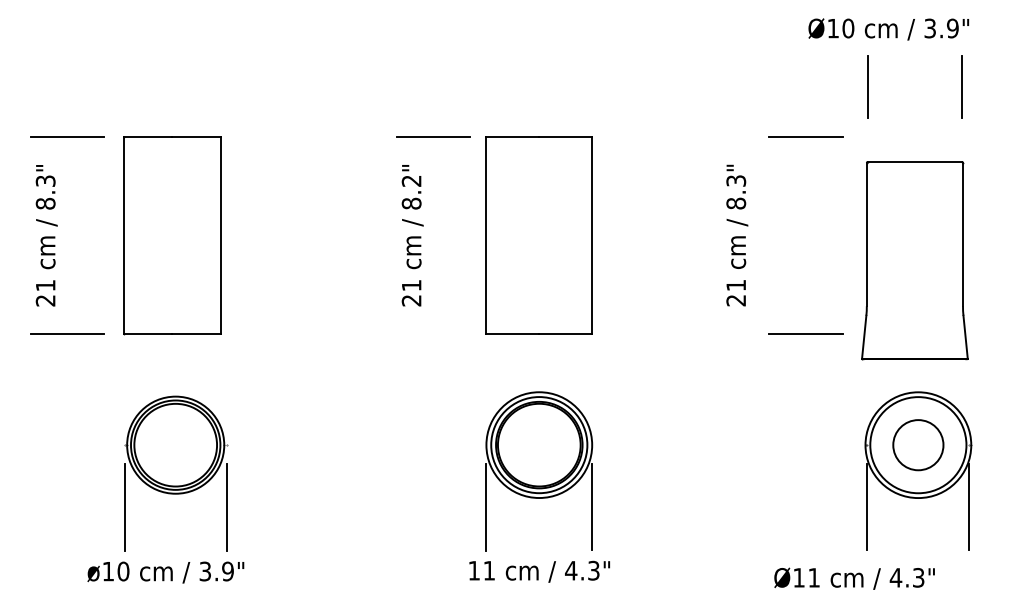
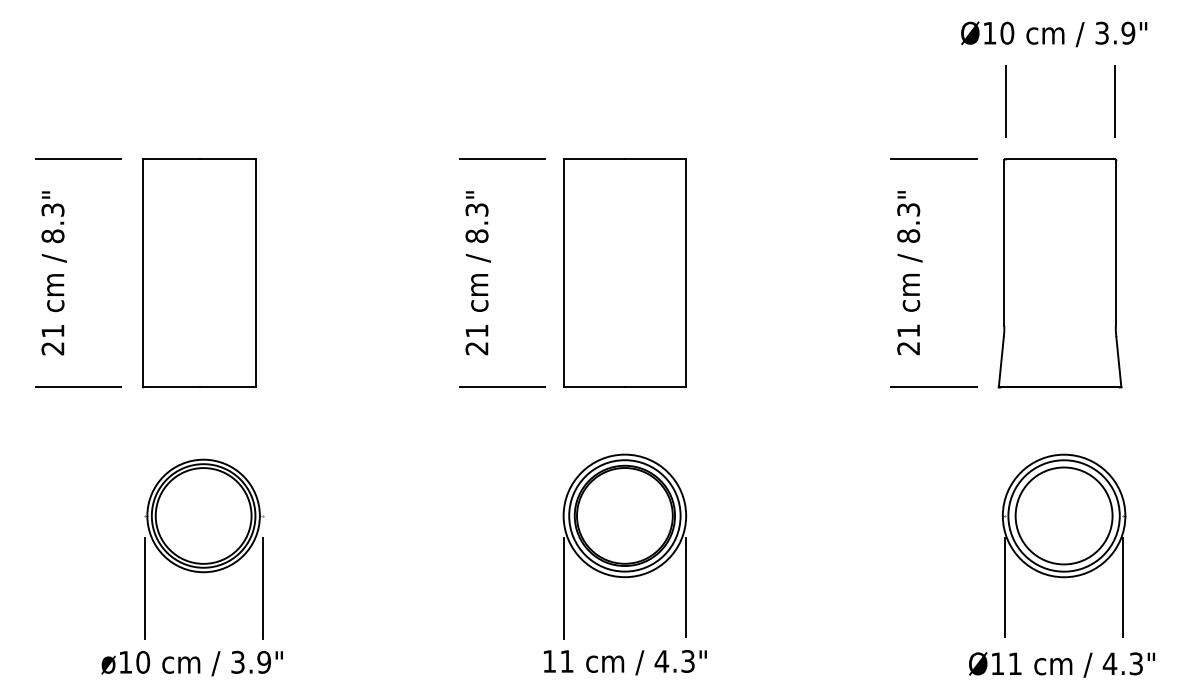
text: (888, 29) -> (1053, 34), moved
text: (411, 180) -> (476, 209), 8.2" -> 8.3"
text: (737, 235) -> (910, 273), moved
part: (914, 260) -> (1059, 273), moved
line: (433, 334) -> (502, 387), added
circle: (918, 445) -> (1064, 516), size x1.67
text: (854, 578) -> (1061, 664), moved

